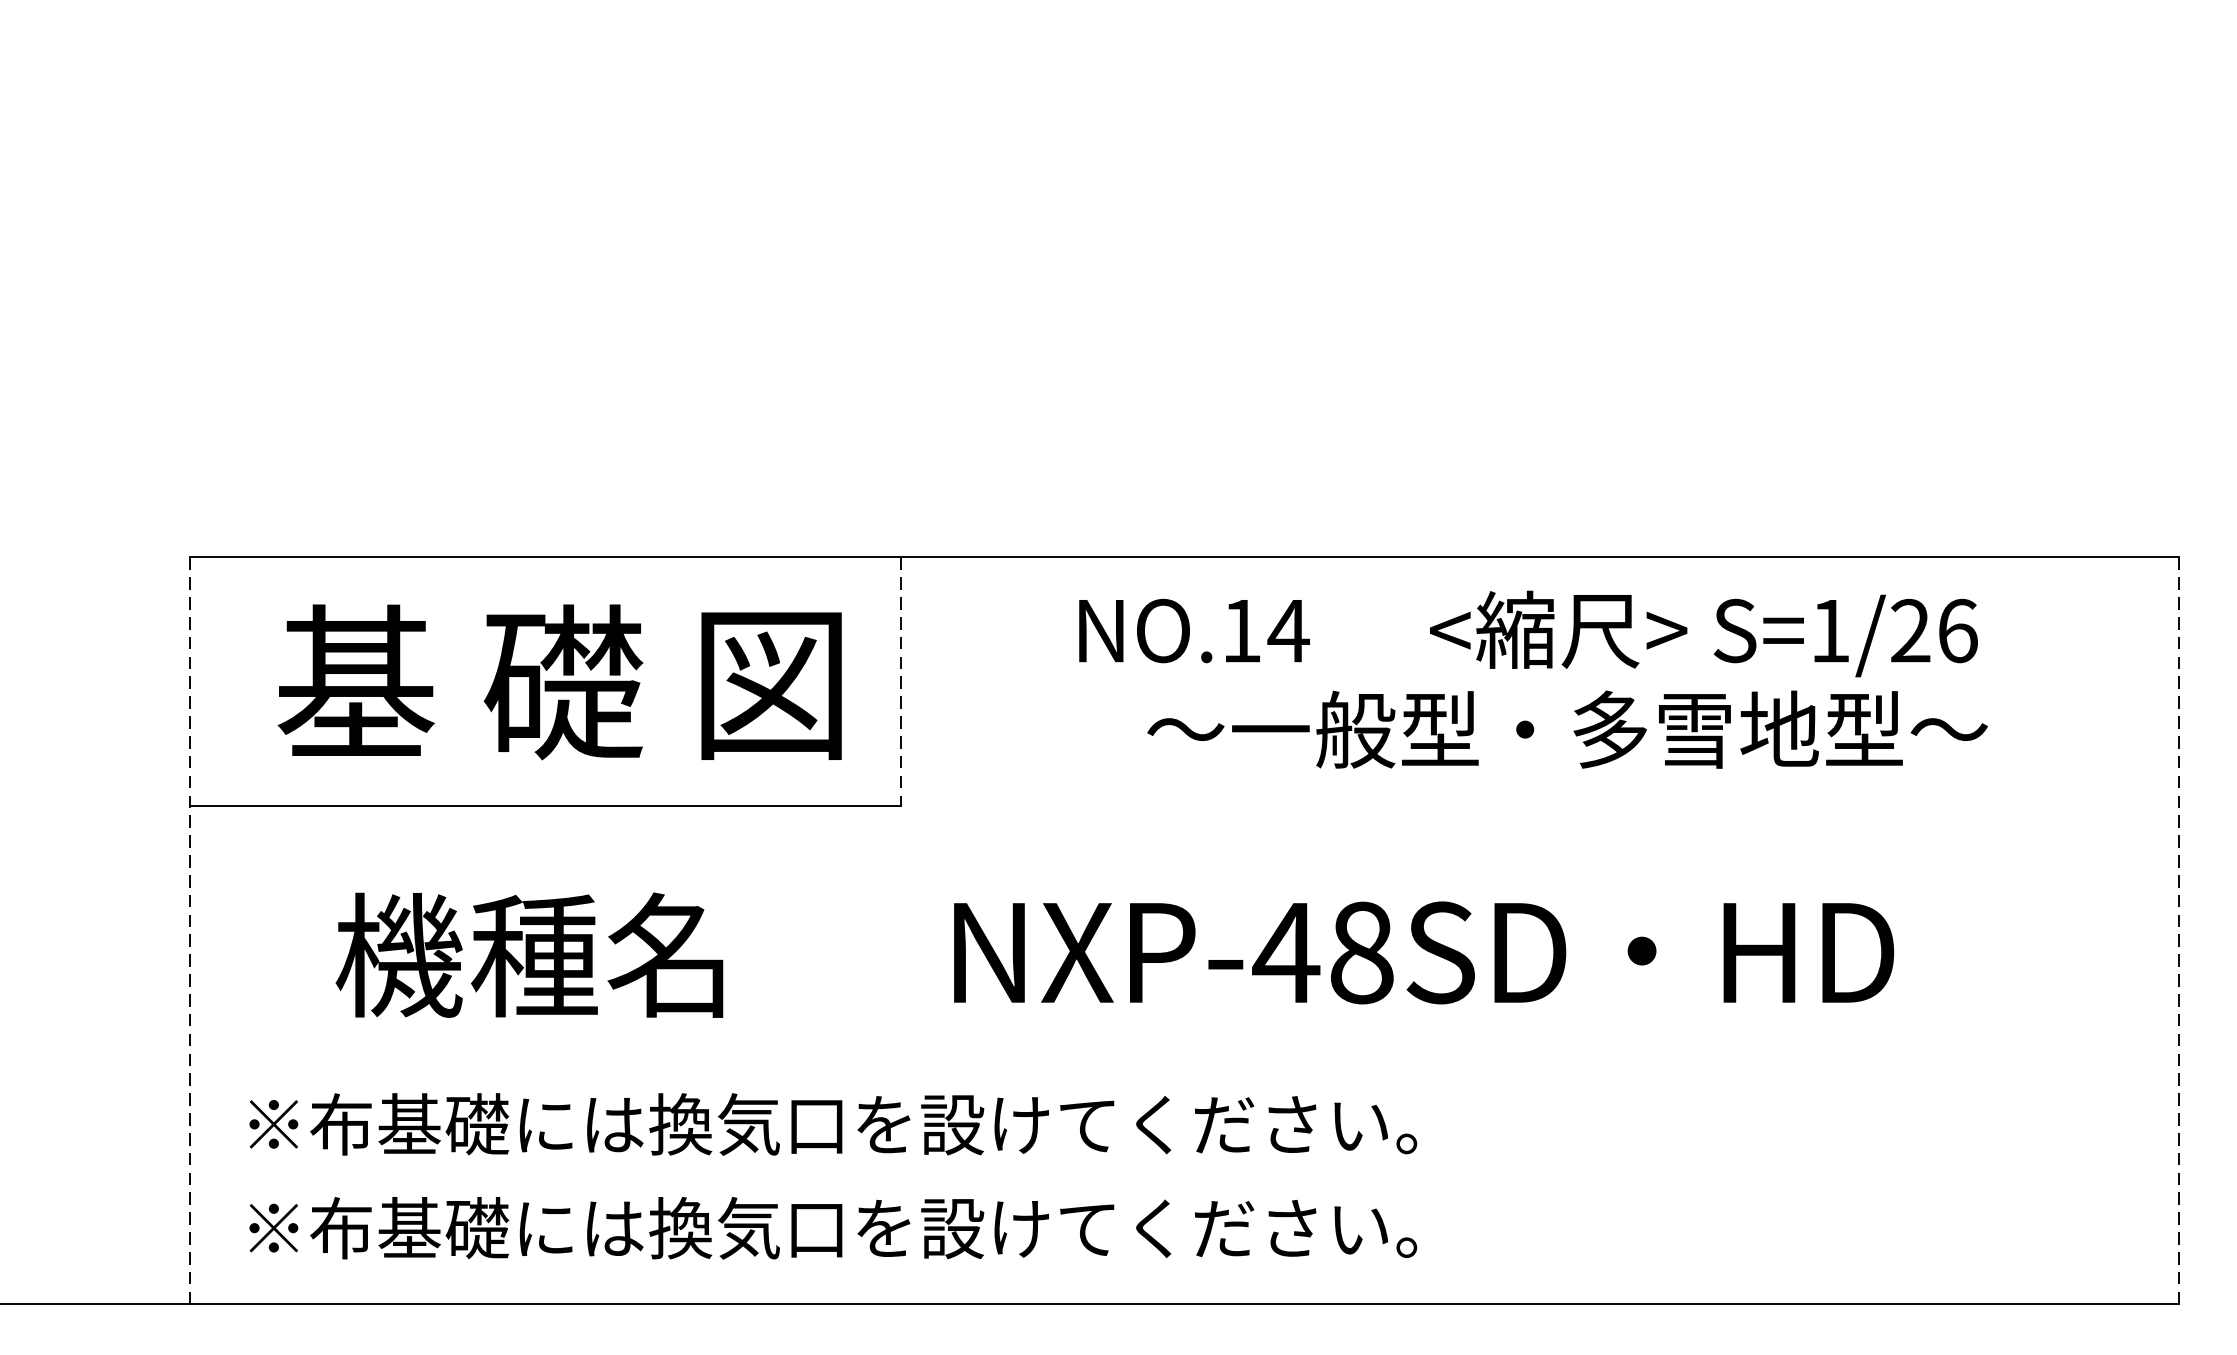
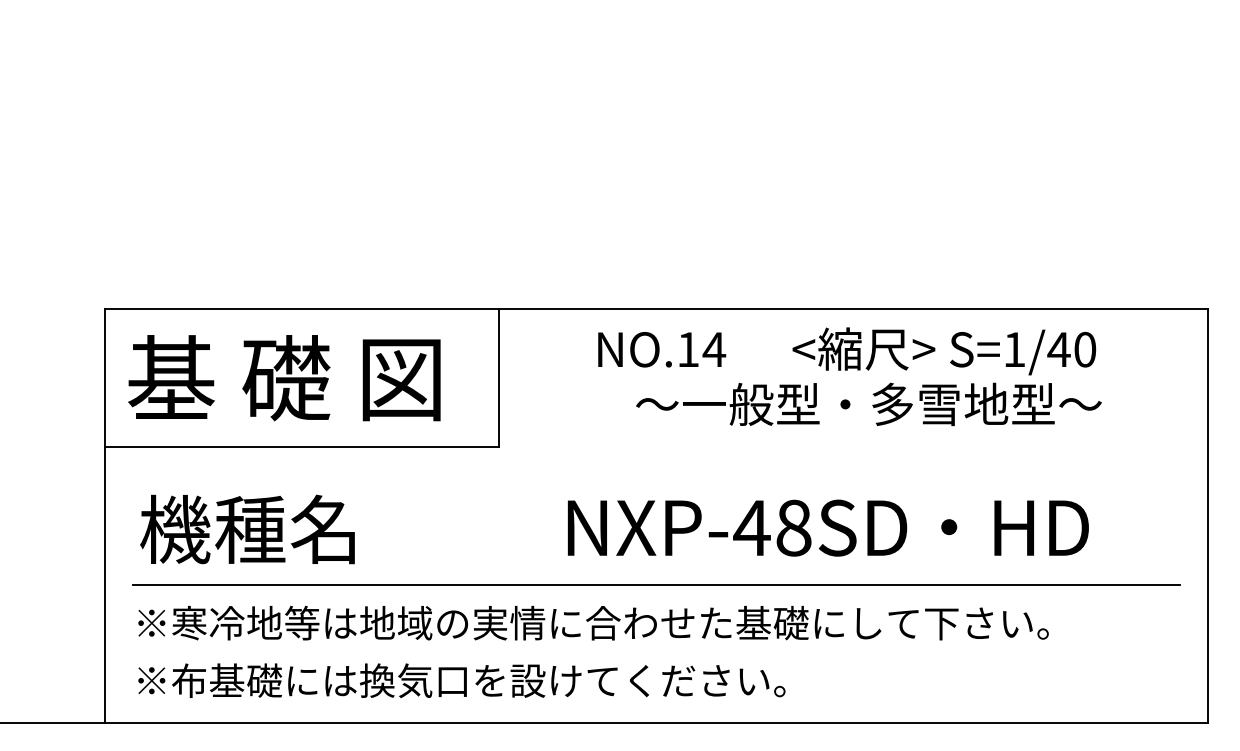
text: (1933, 630) -> (1071, 349), S=1/26 -> S=1/40
line: (901, 681) -> (499, 377), dashed -> solid
text: (560, 682) -> (284, 378), moved
line: (190, 930) -> (105, 515), dashed -> solid
line: (2180, 930) -> (1208, 515), dashed -> solid
text: (1424, 951) -> (828, 527), moved
text: (529, 955) -> (247, 529), moved
line: (1184, 1054) -> (656, 584), added
text: (1101, 1123) -> (610, 622), ※布基礎には換気口を設けてください。 -> ※寒冷地等は地域の実情に合わせた基礎にして下さい。

